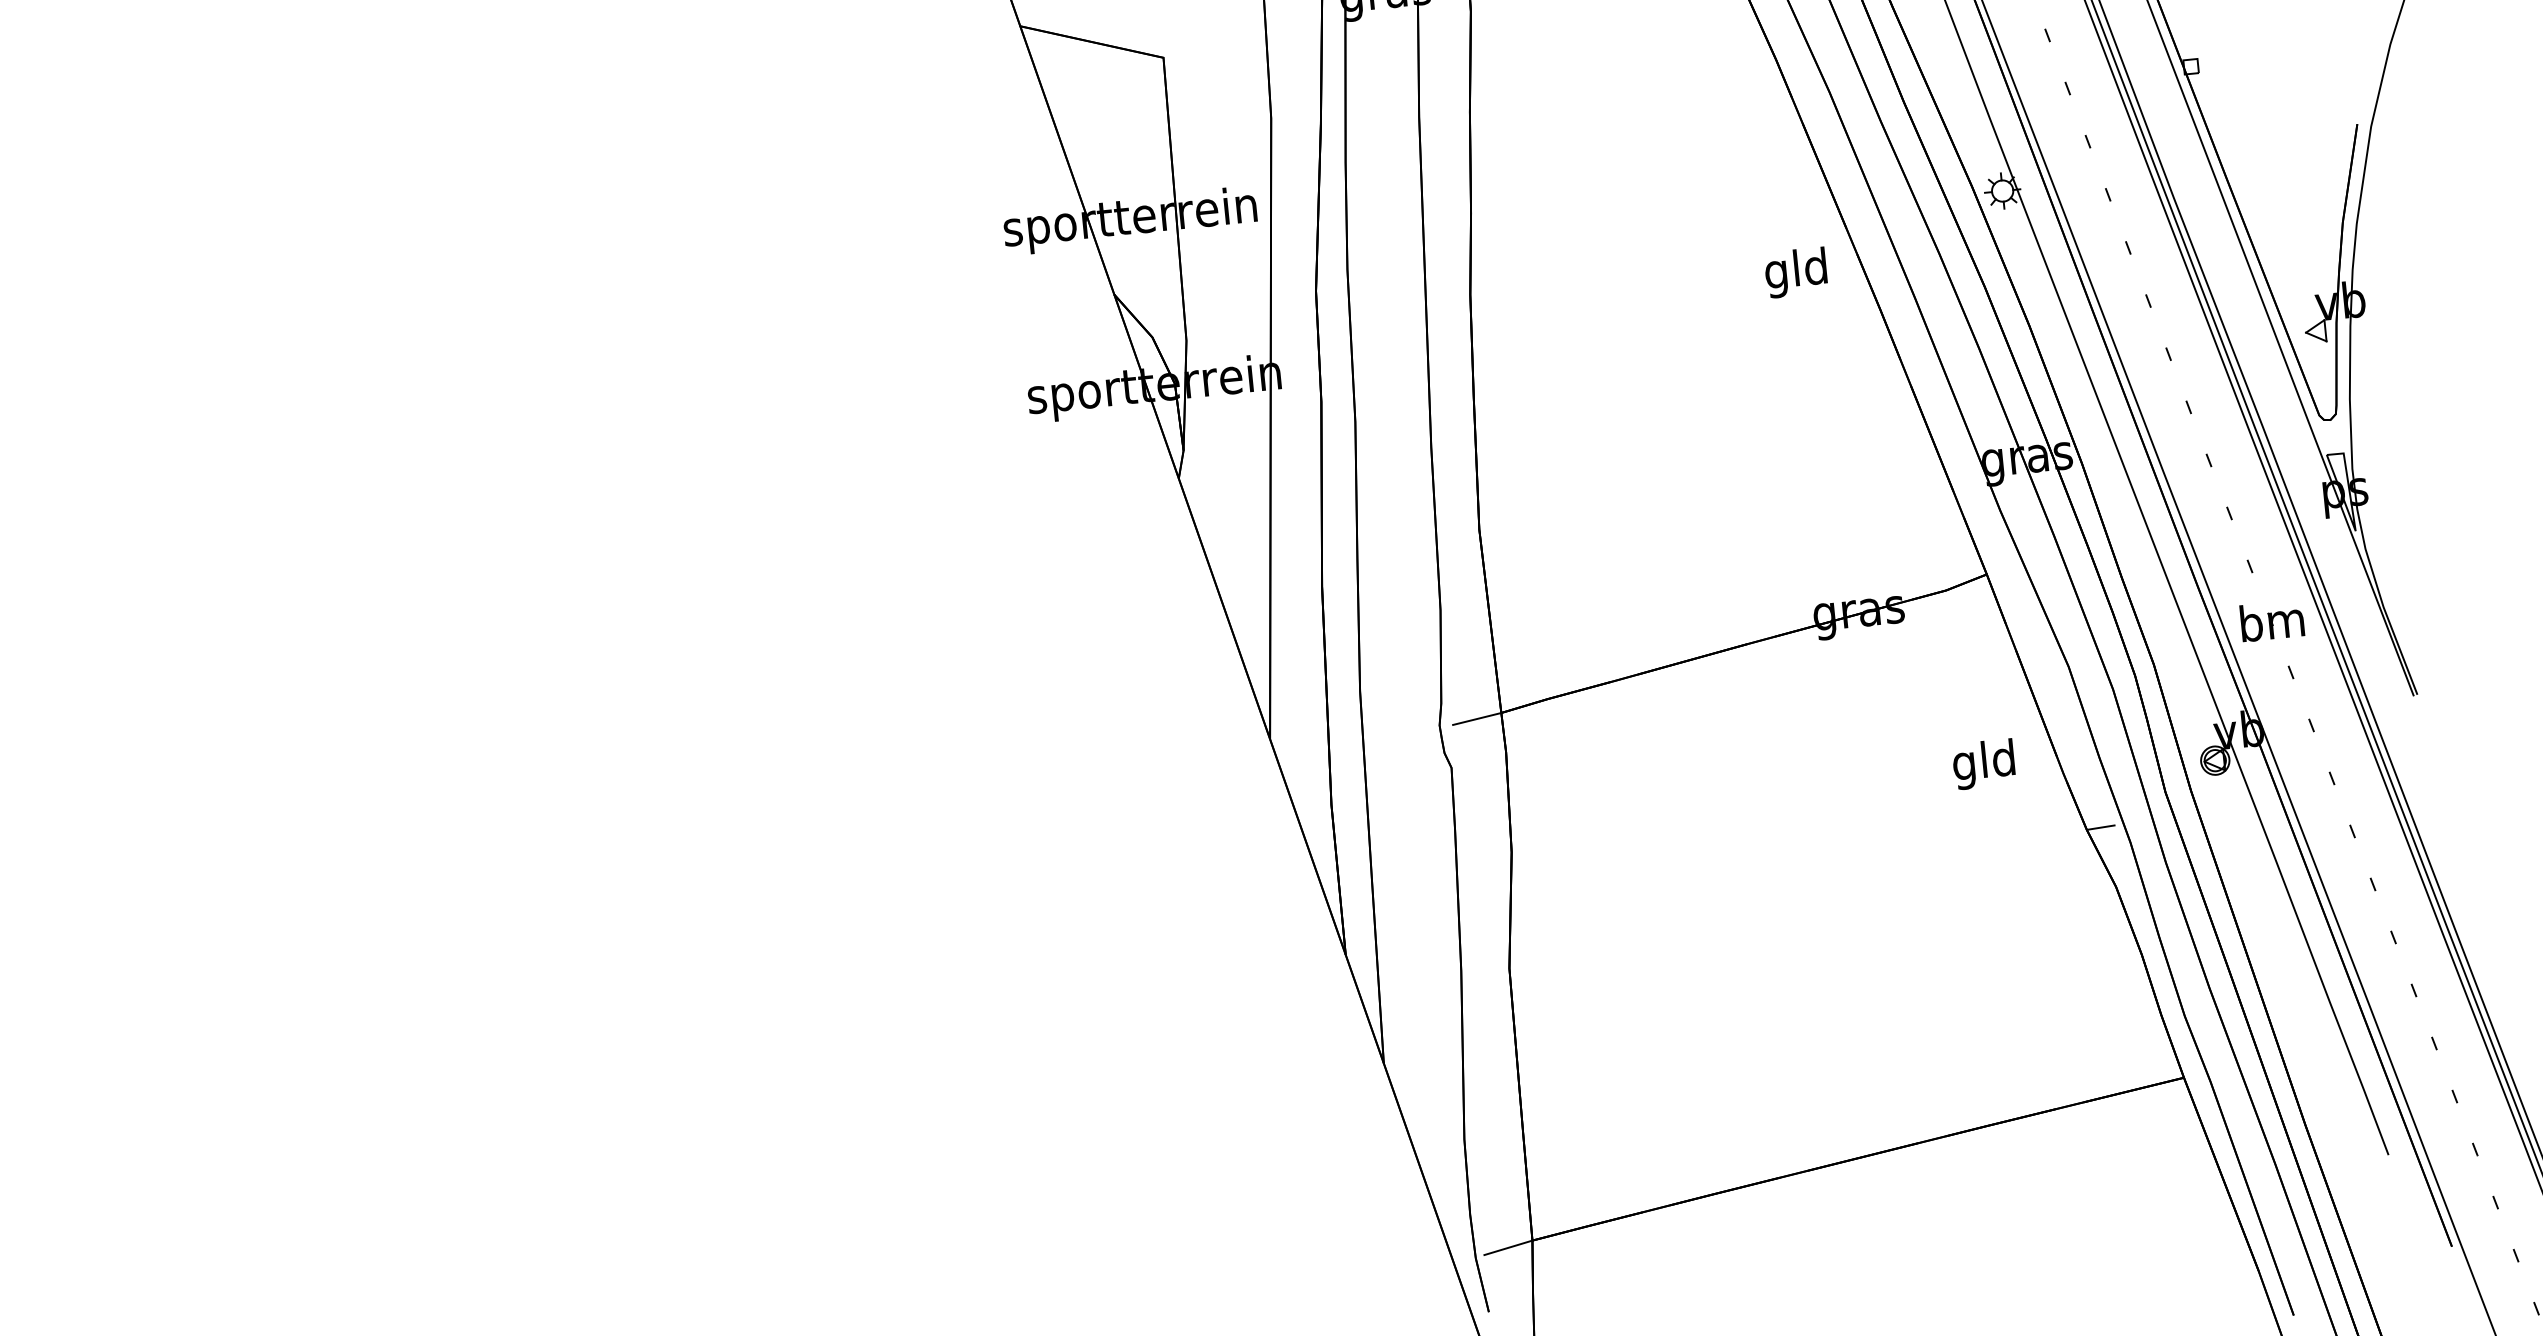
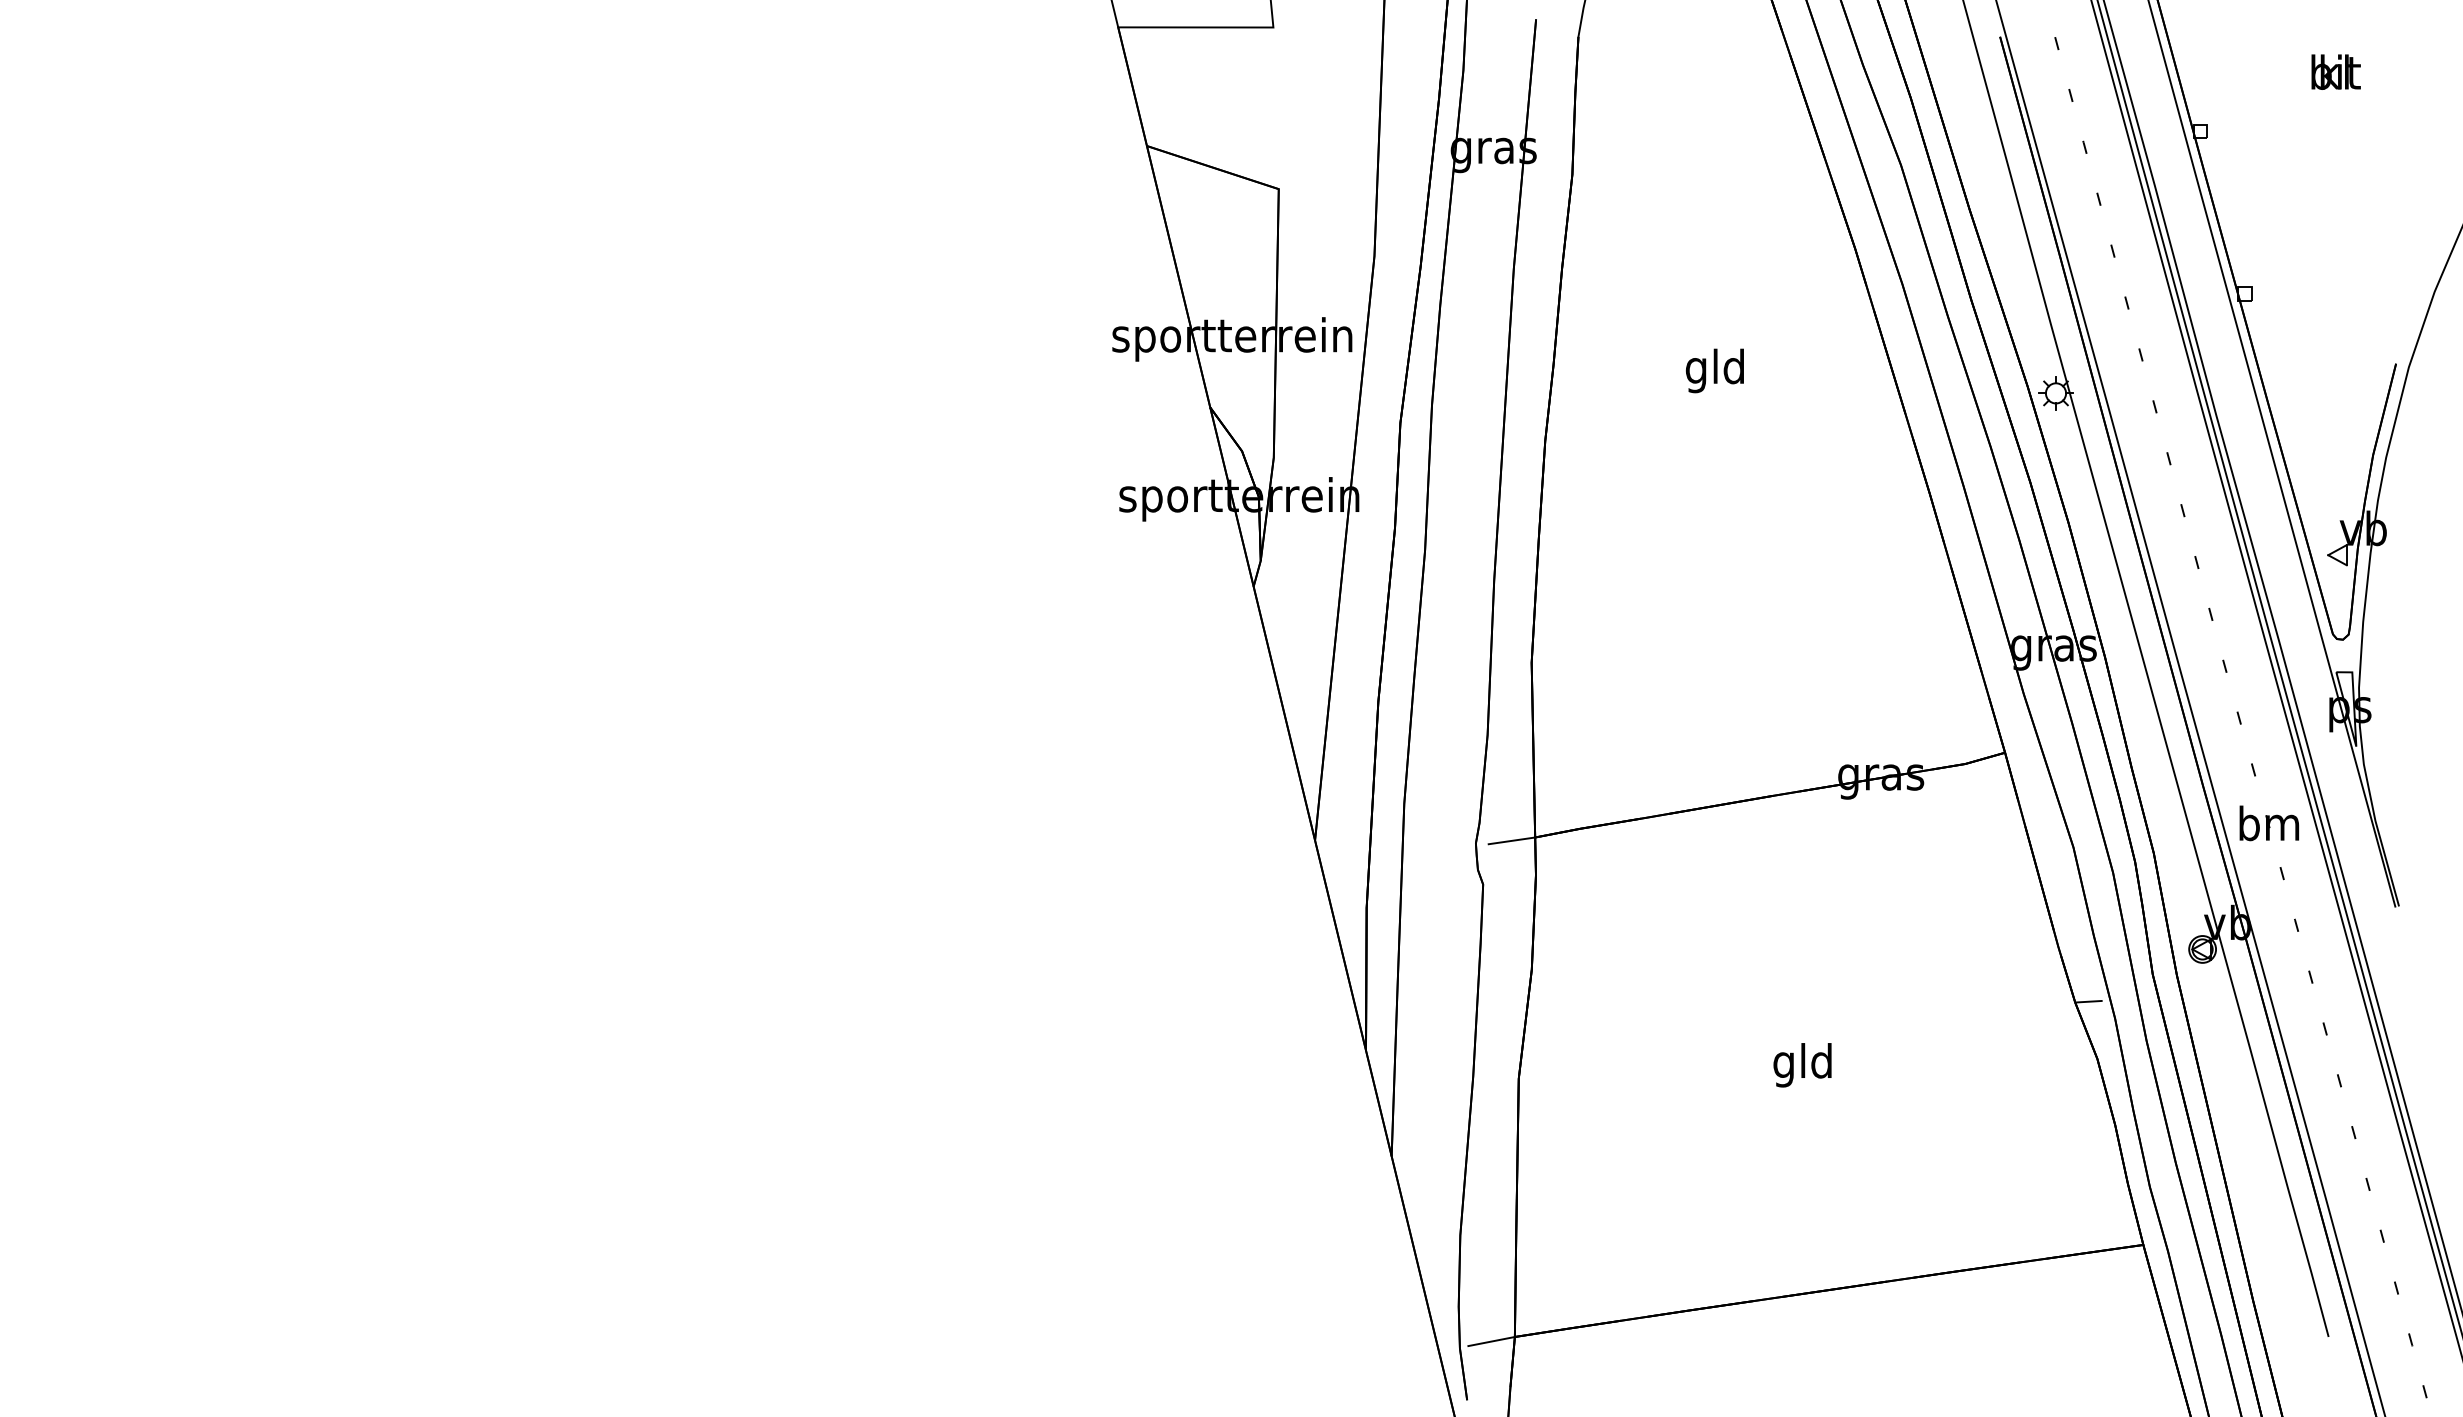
text: (1795, 272) -> (1714, 370), moved
text: (1983, 764) -> (1802, 1065), moved

